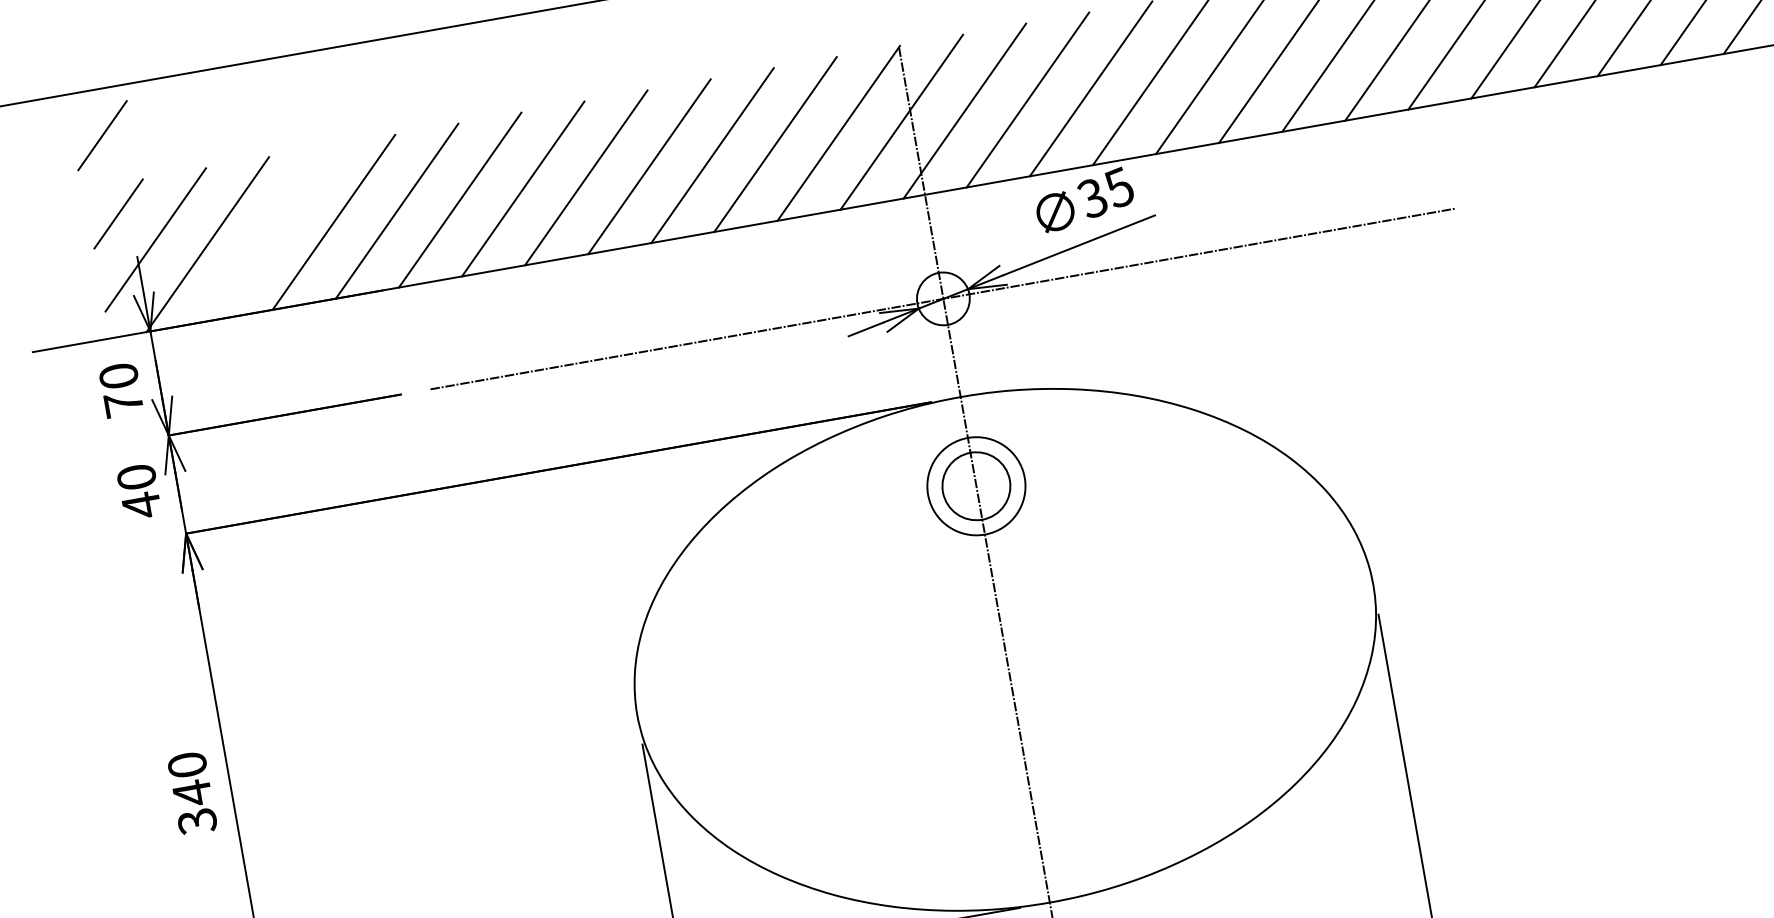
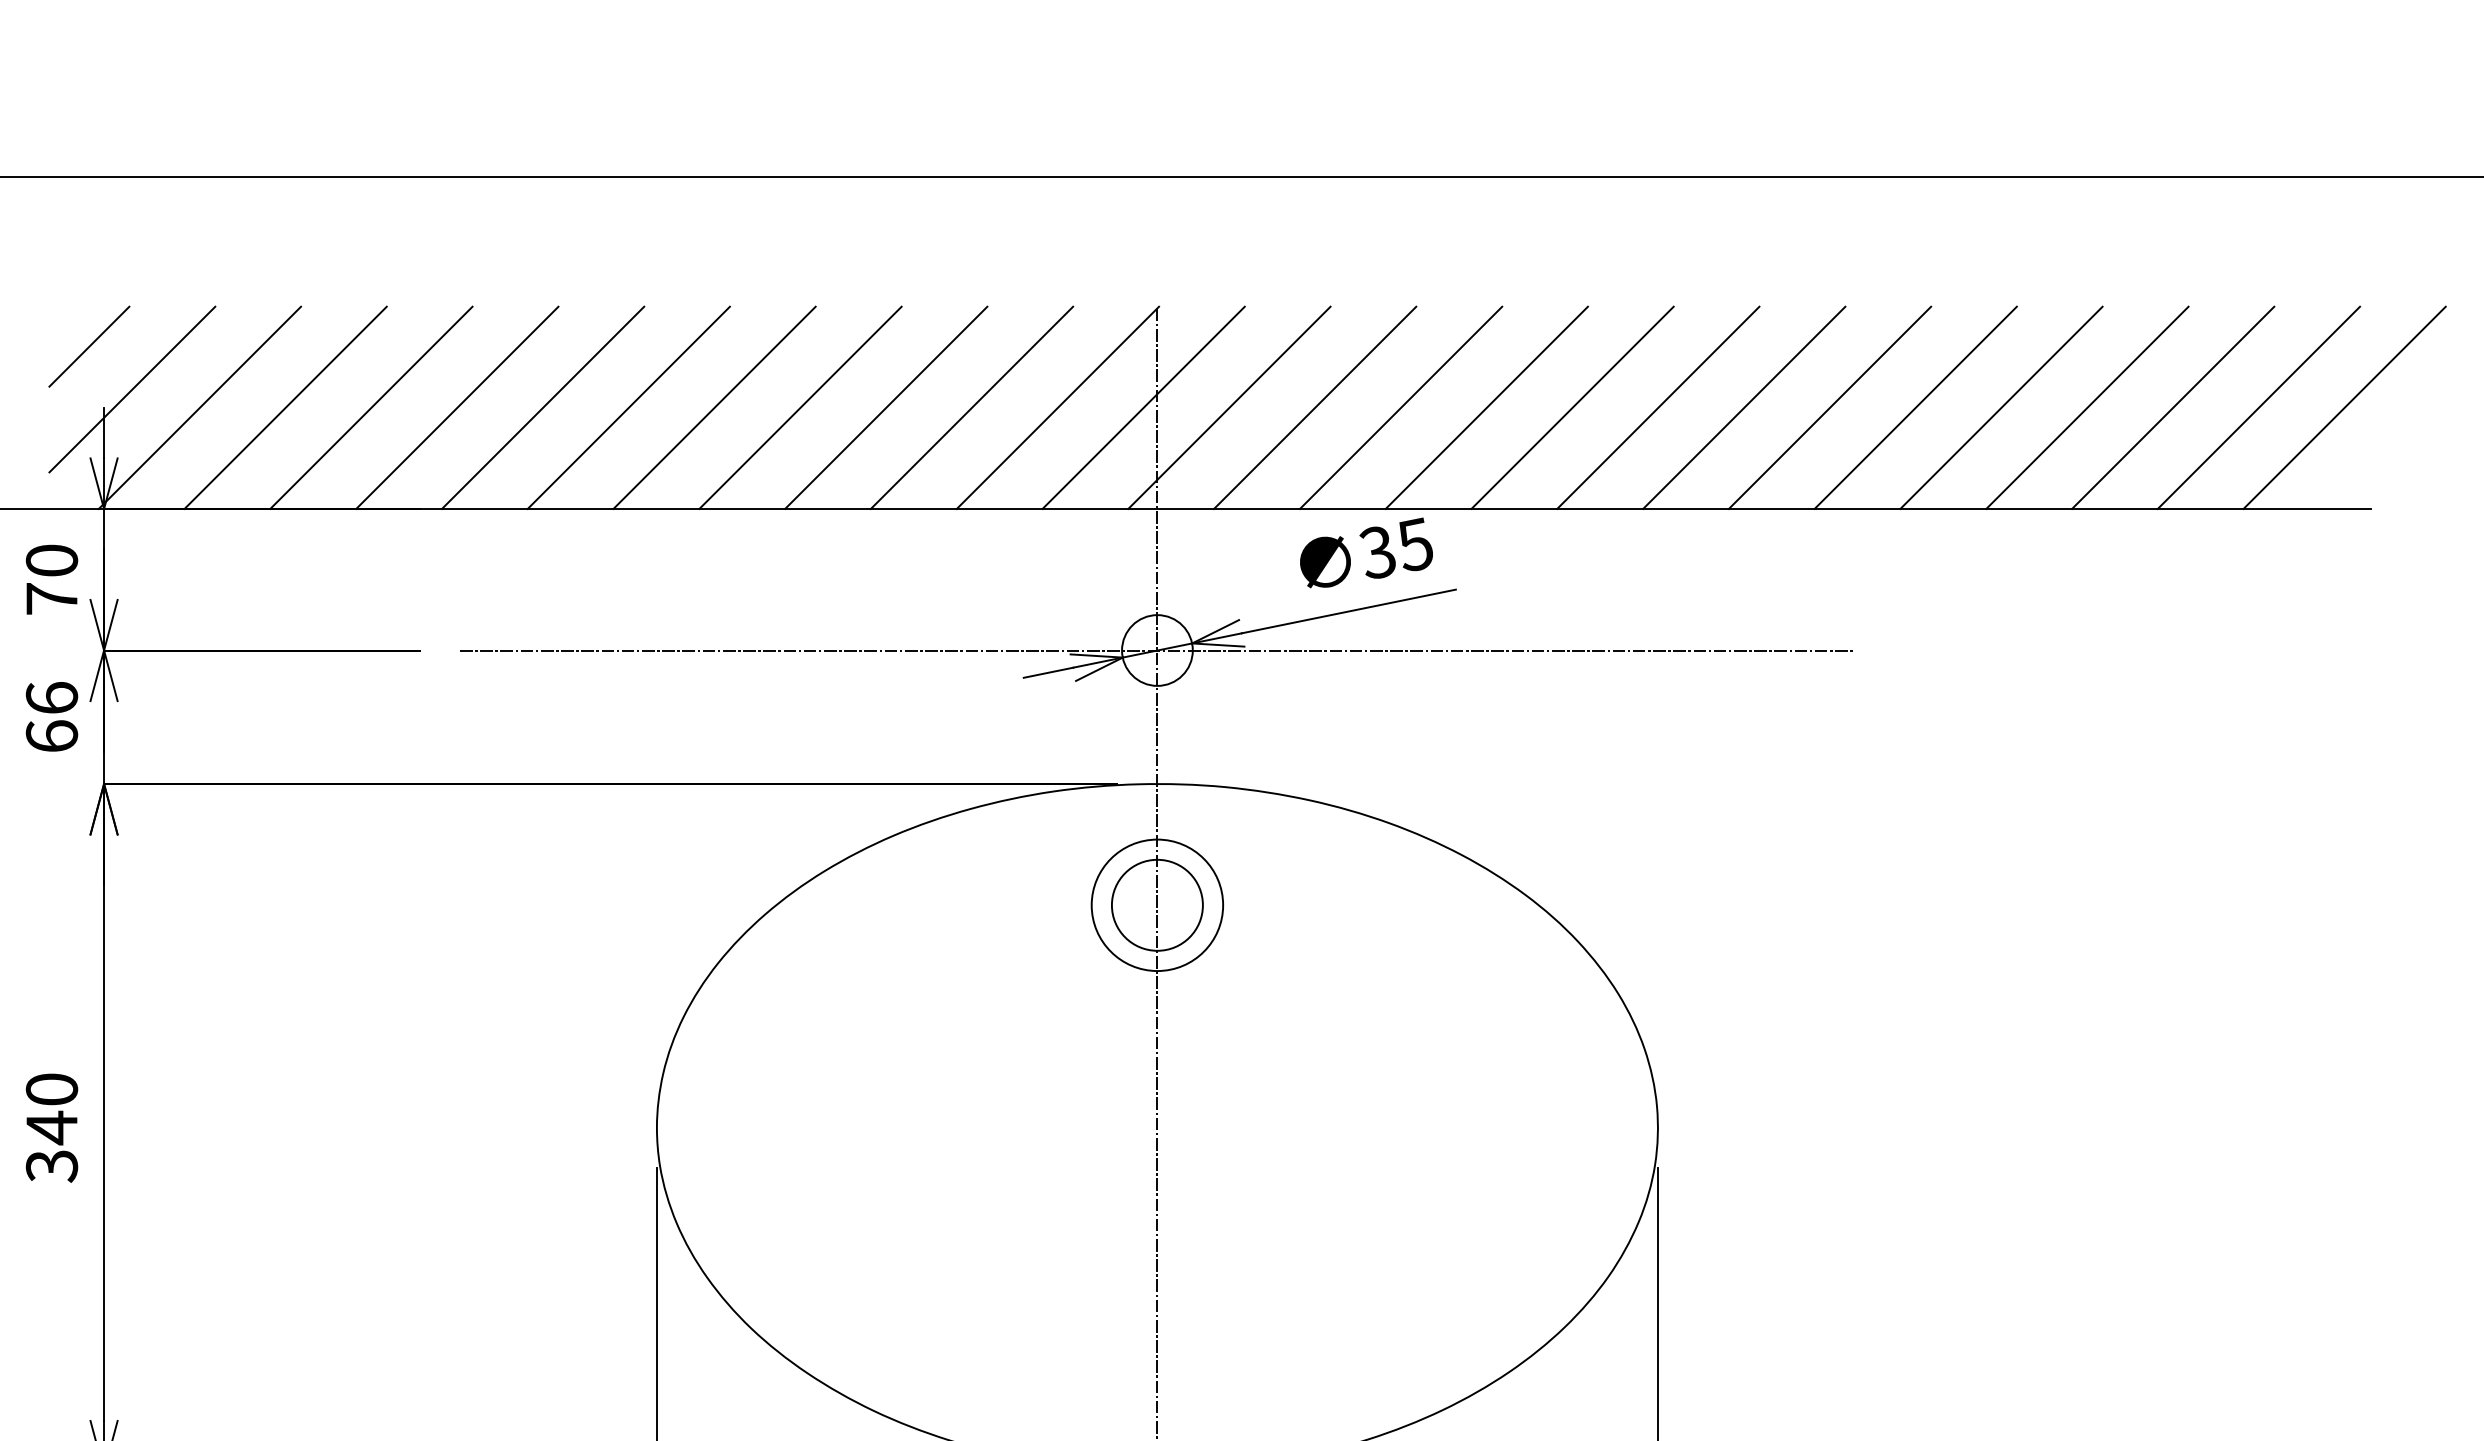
line: (102, 135) -> (86, 239), removed
line: (270, 233) -> (285, 407), added
text: (138, 492) -> (51, 718), 40 -> 66

